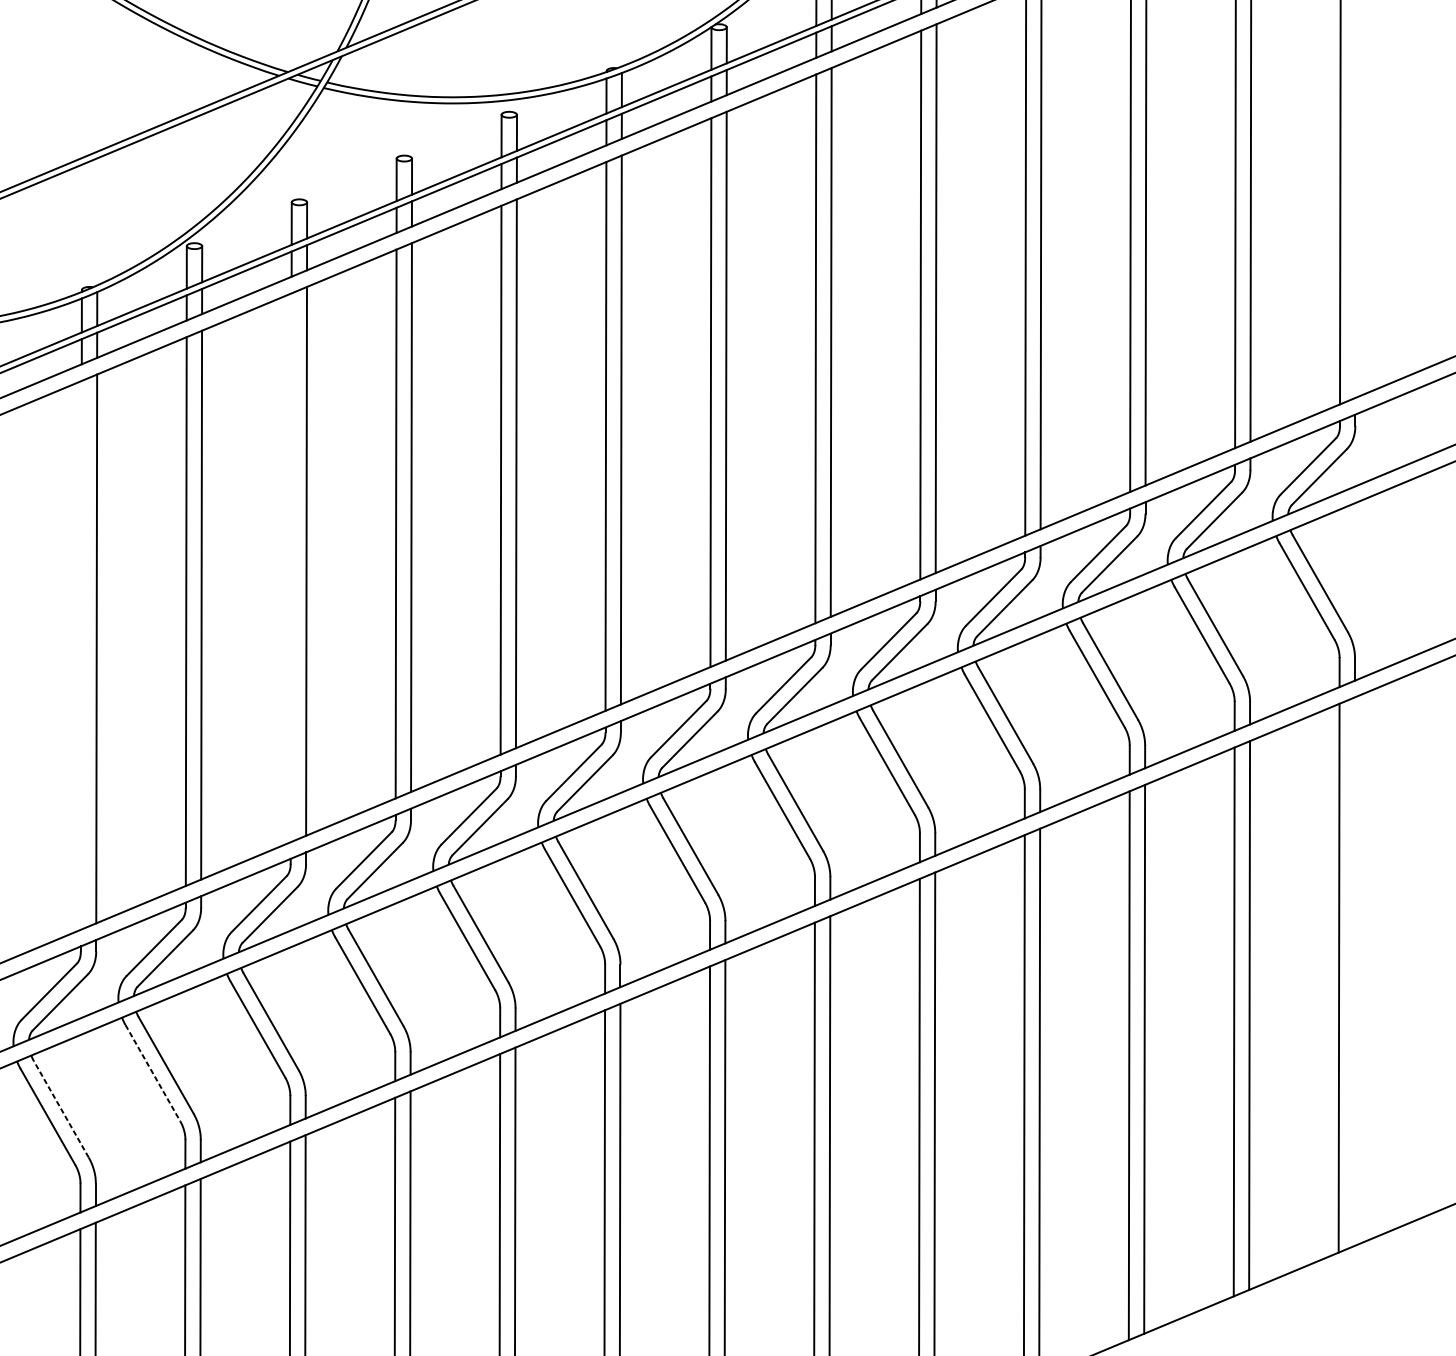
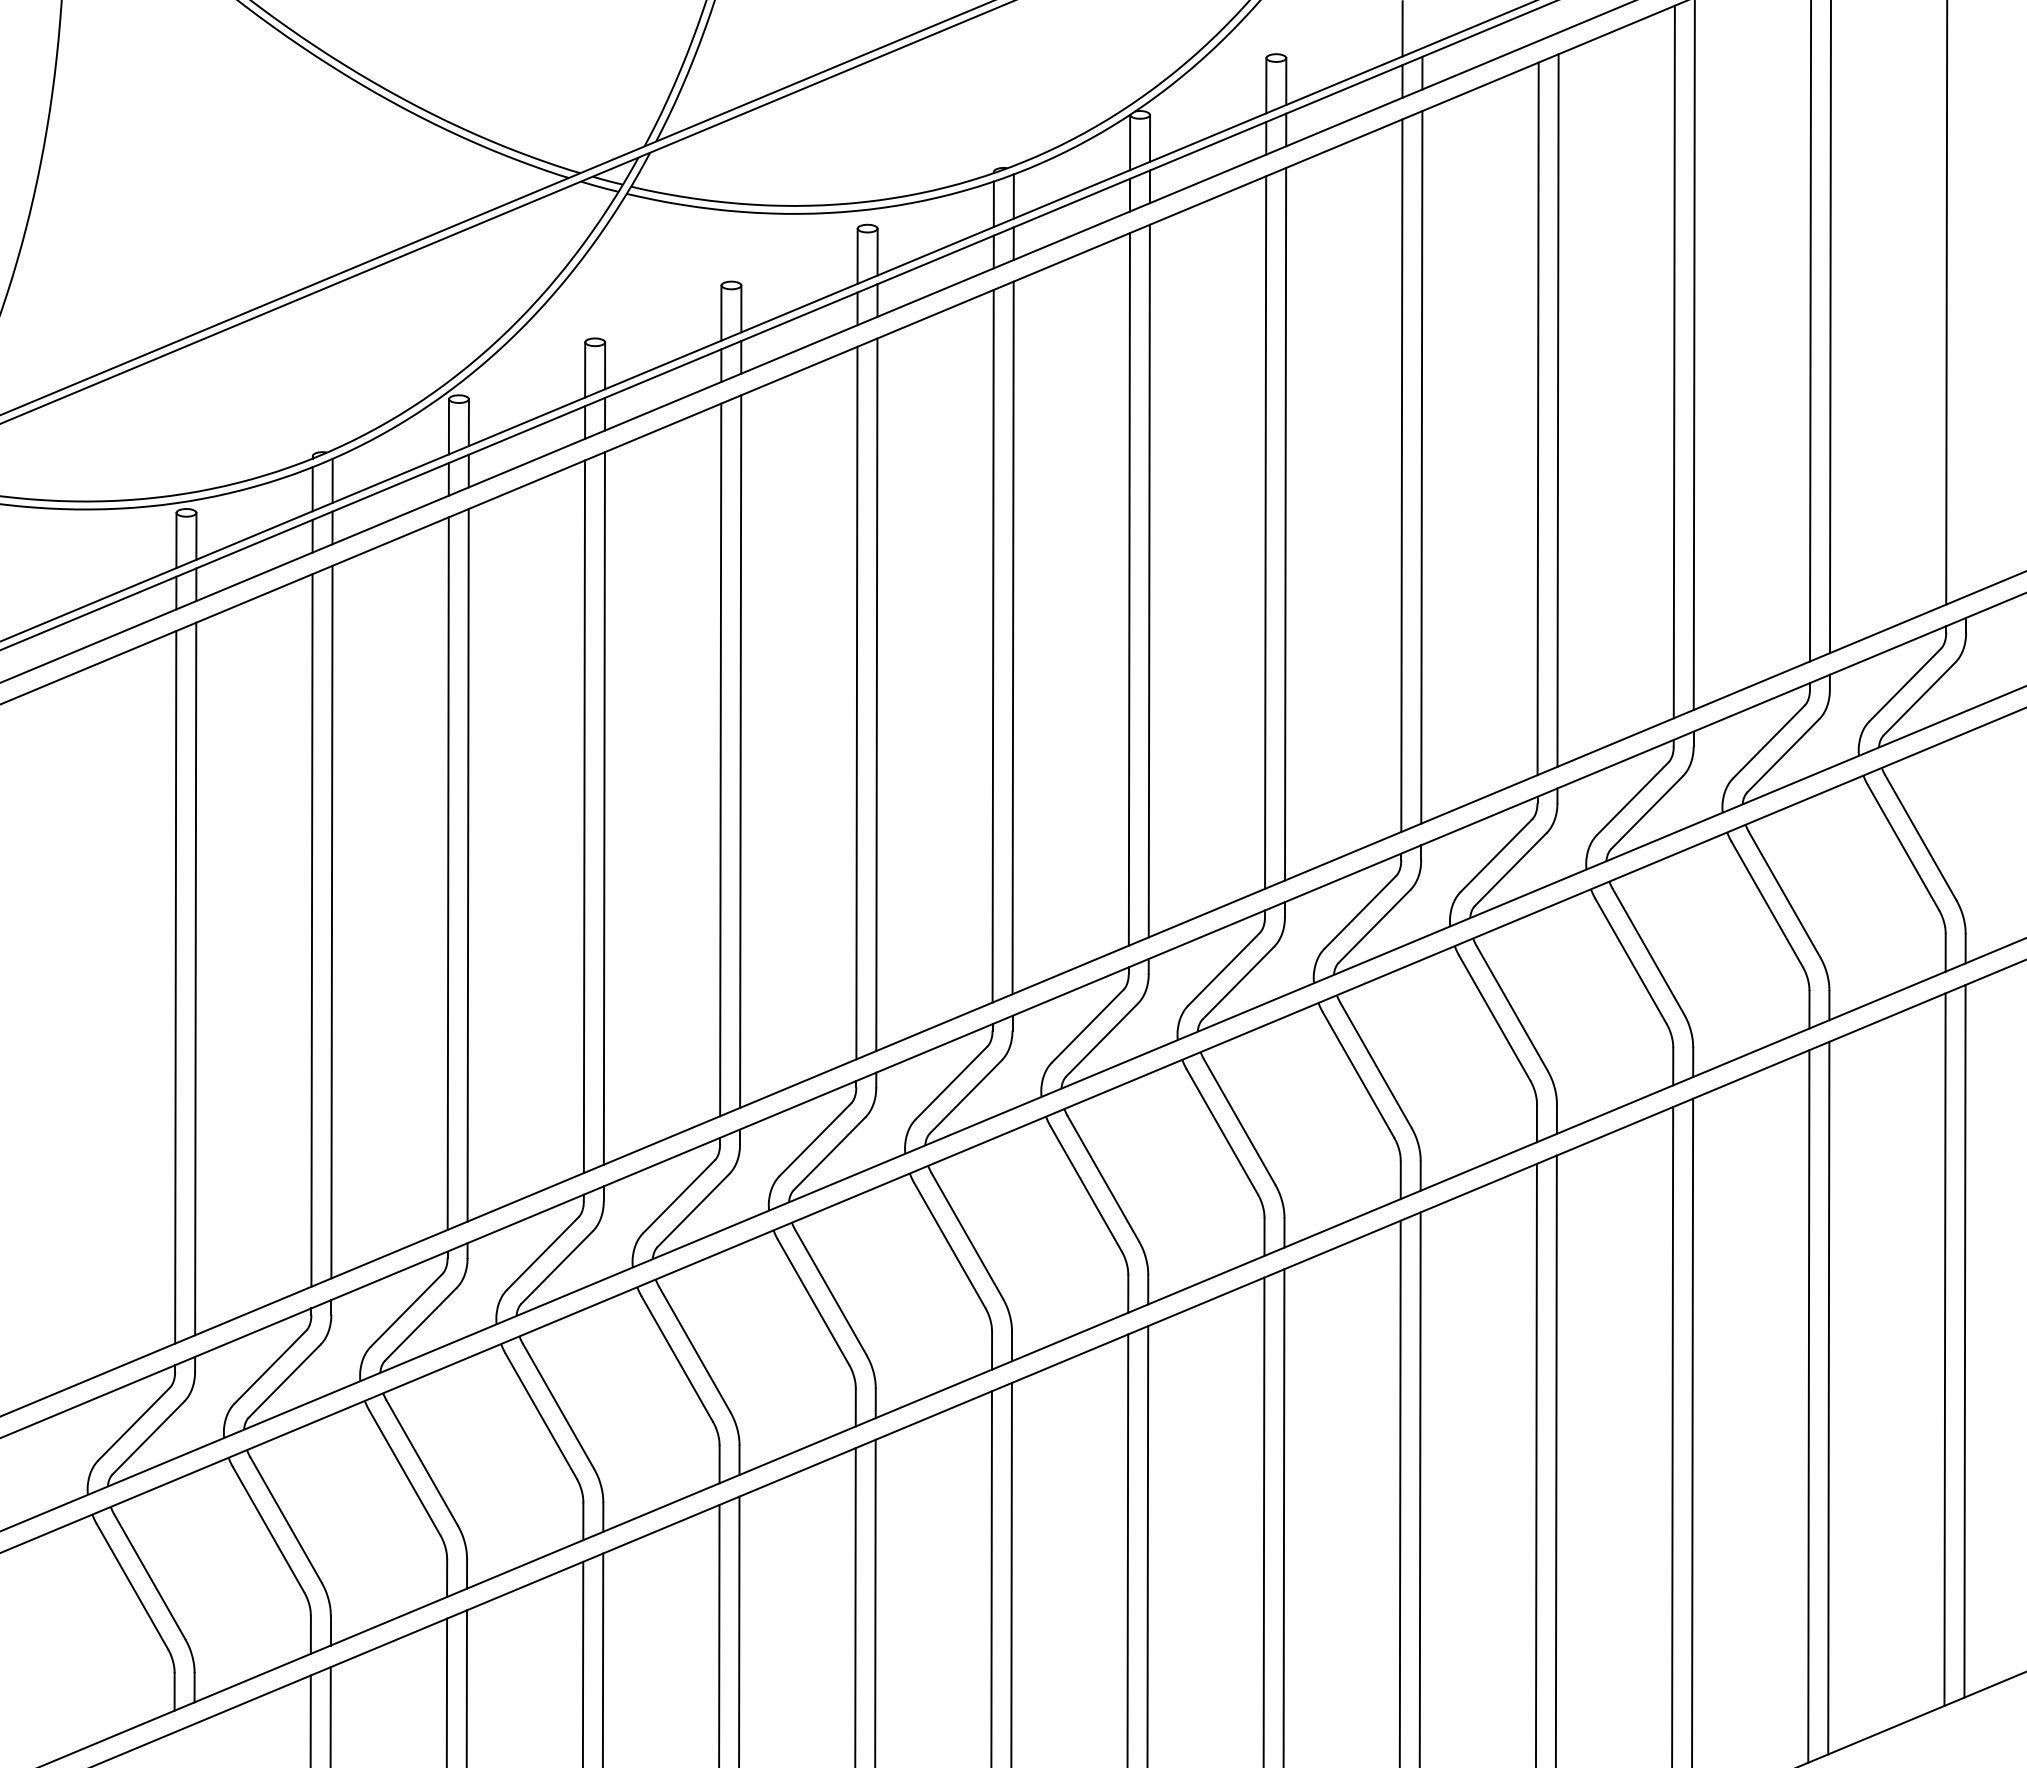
line: (291, 567) -> (584, 816), added
line: (80, 655) -> (311, 930), added
line: (1354, 971) -> (1964, 1341), added
line: (152, 1072) -> (404, 1472), dashed -> solid
line: (61, 1109) -> (286, 1519), dashed -> solid

